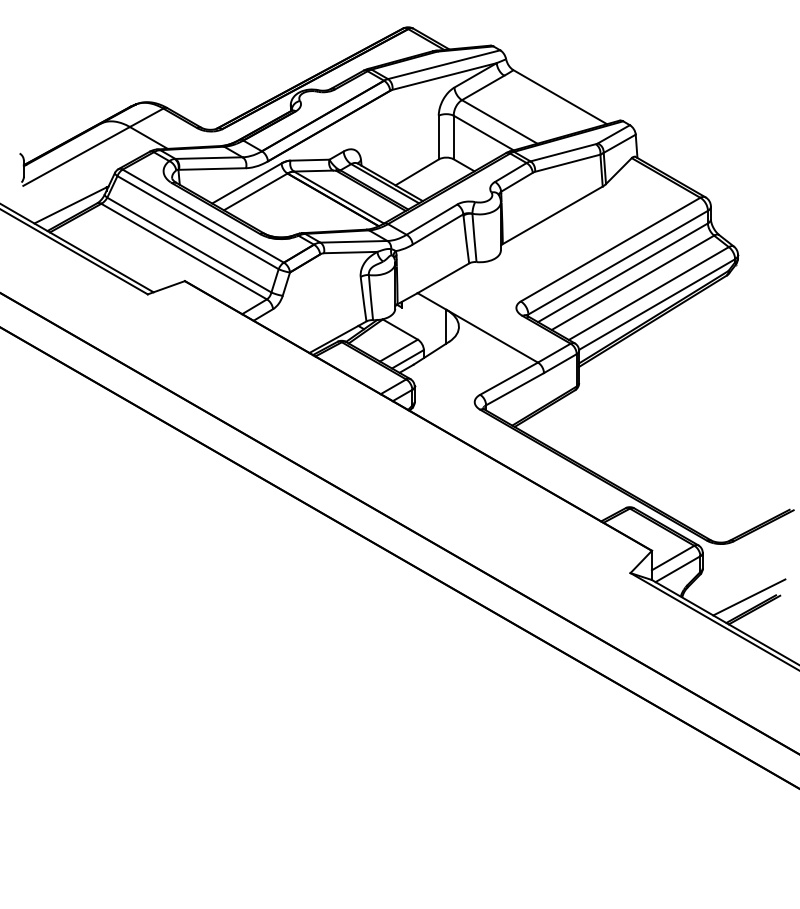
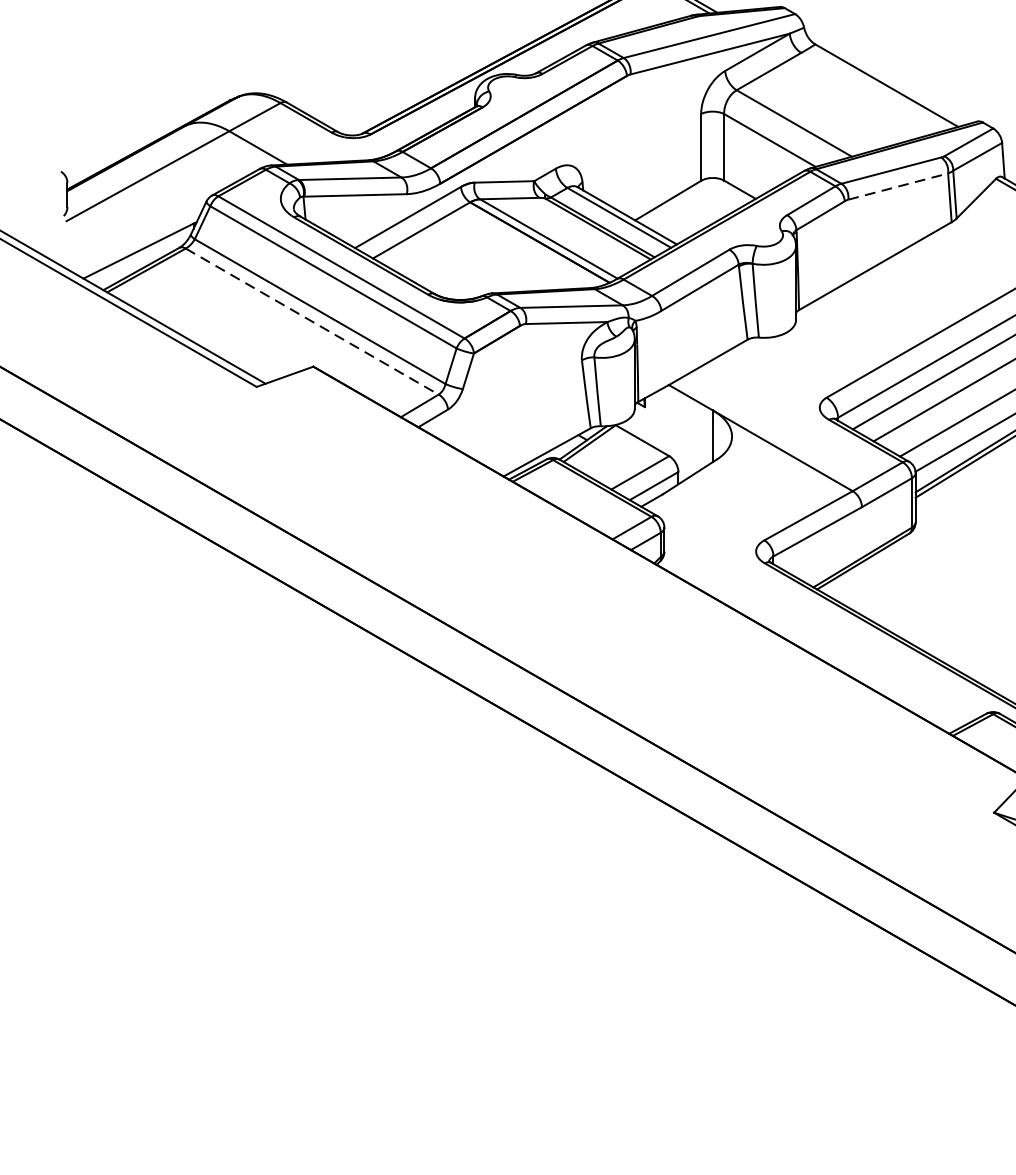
line: (567, 163) -> (897, 186), solid -> dashed
line: (184, 251) -> (312, 321), solid -> dashed

